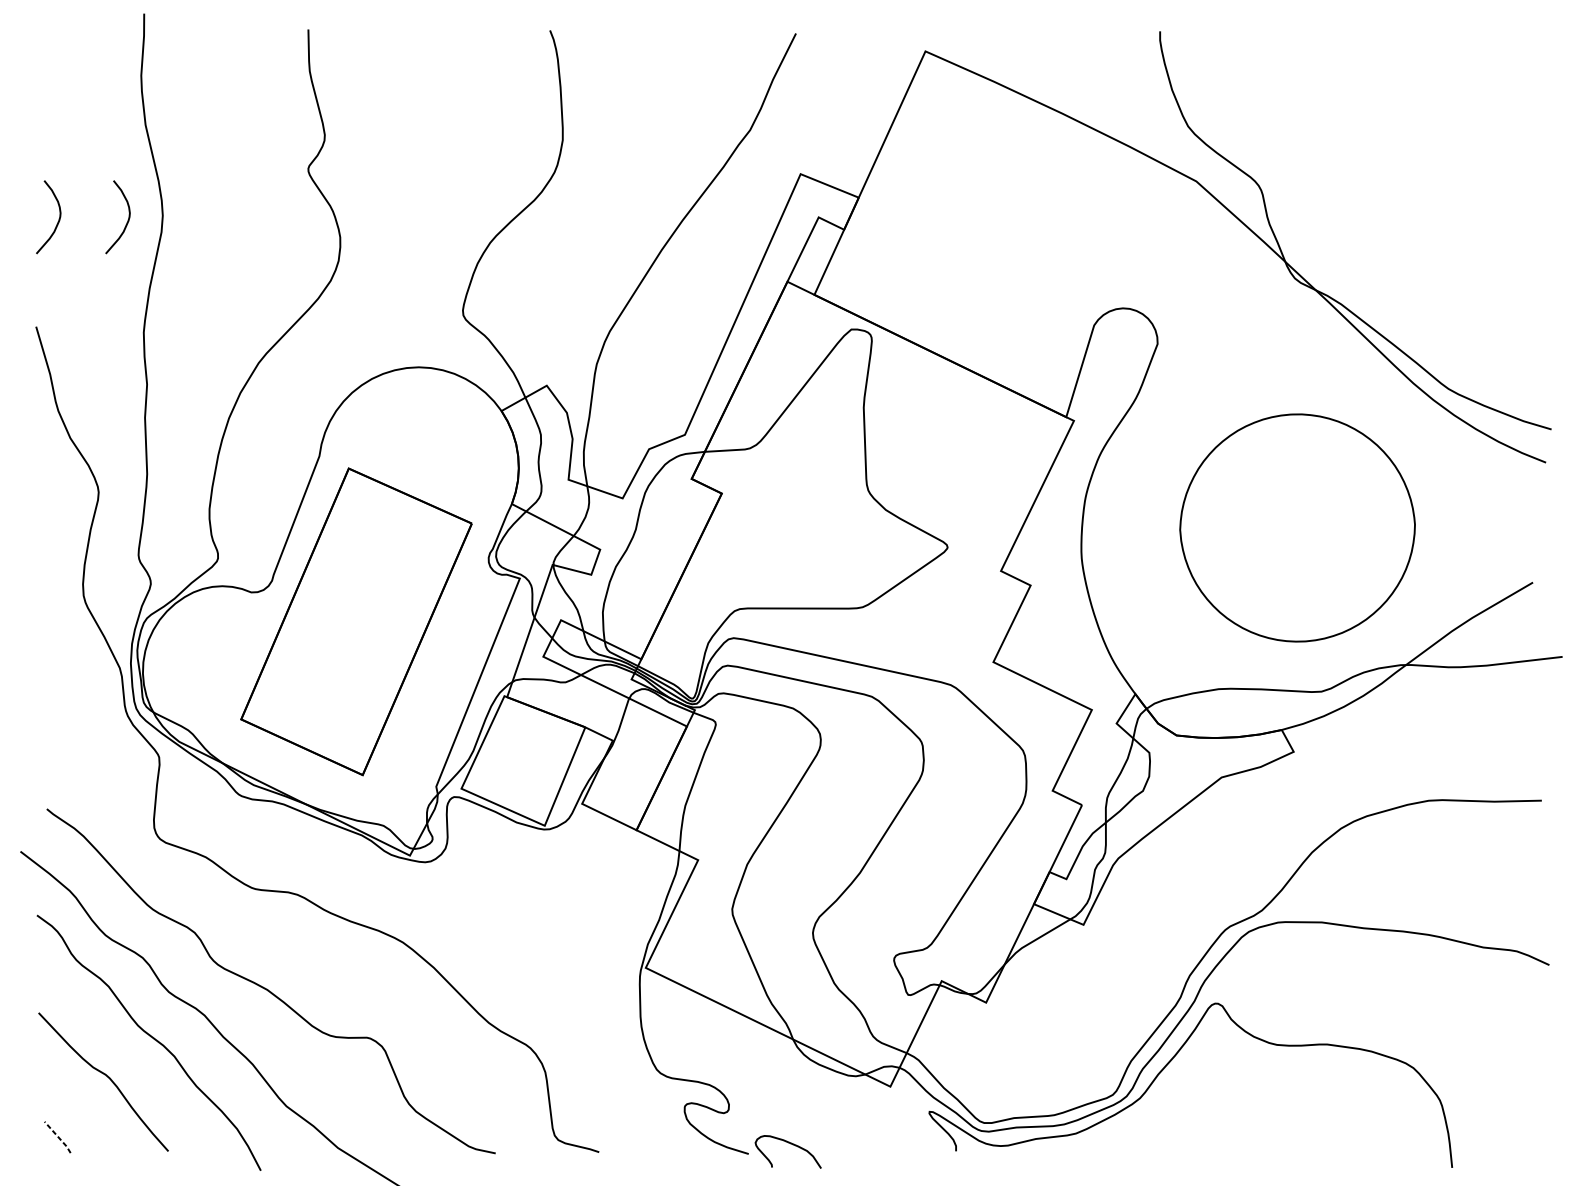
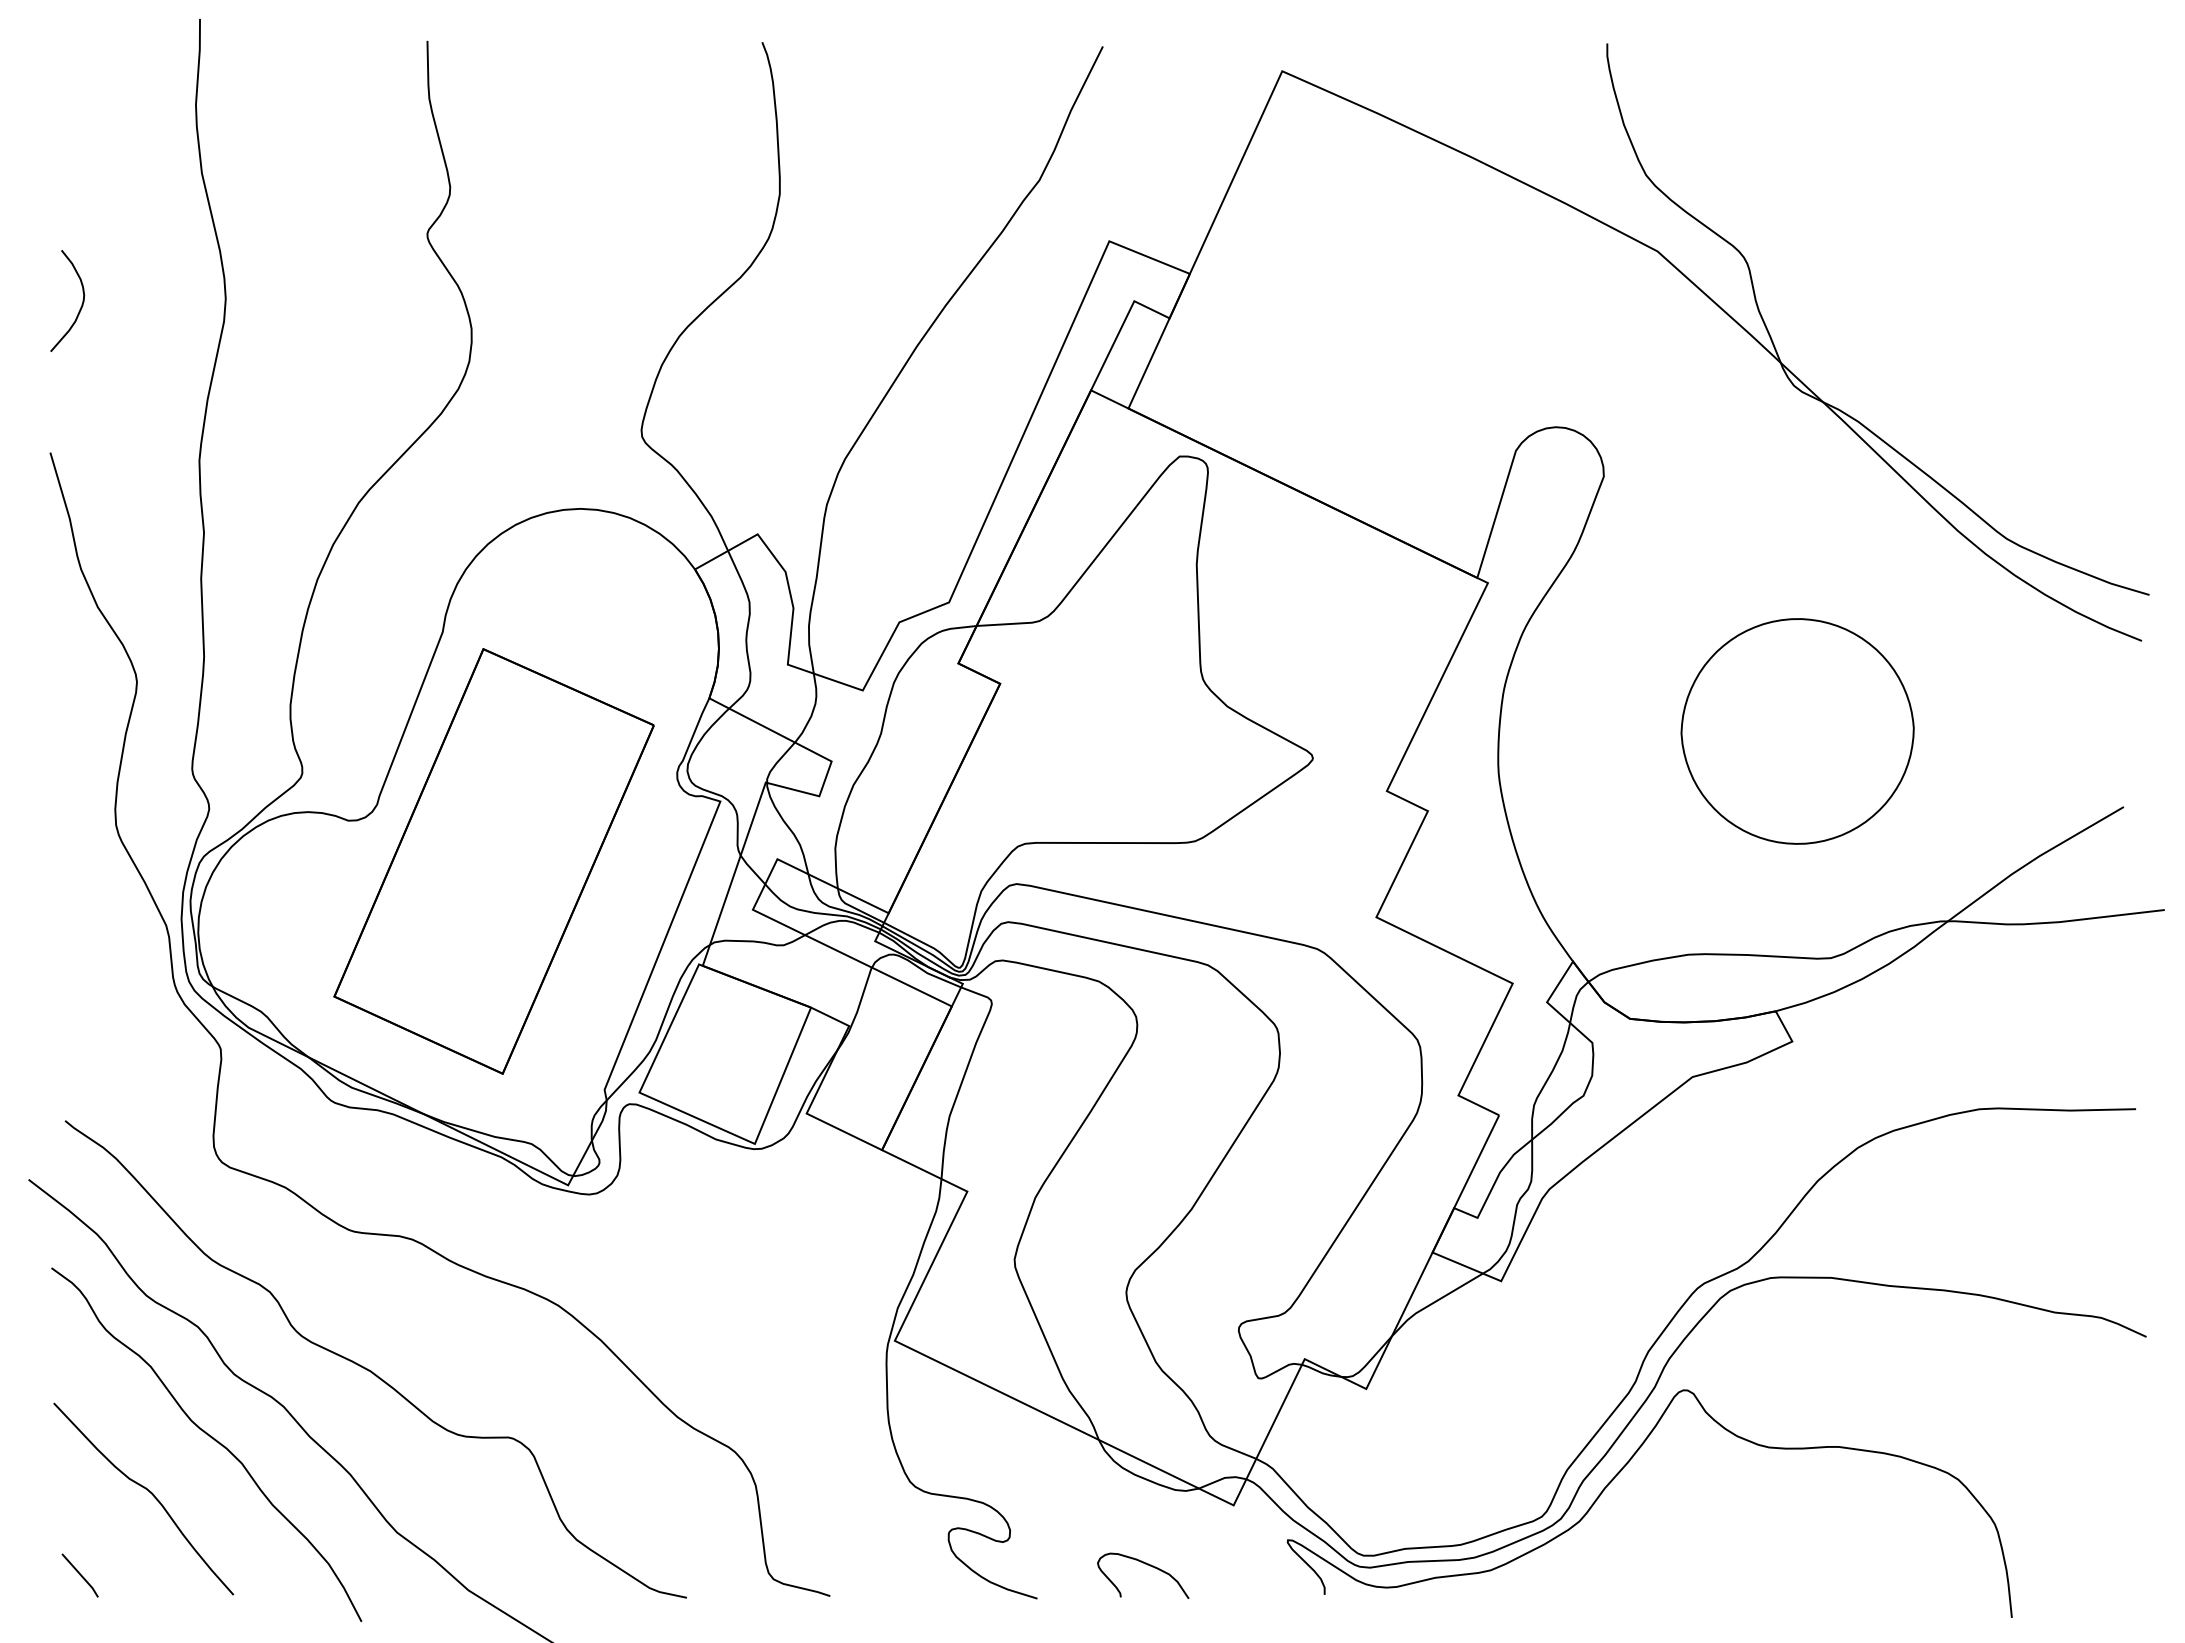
curve: (127, 219) -> (177, 304), removed
part: (1297, 528) -> (1797, 731), size x0.71
line: (58, 1137) -> (81, 1575), dashed -> solid
curve: (791, 1144) -> (1147, 1565), moved

